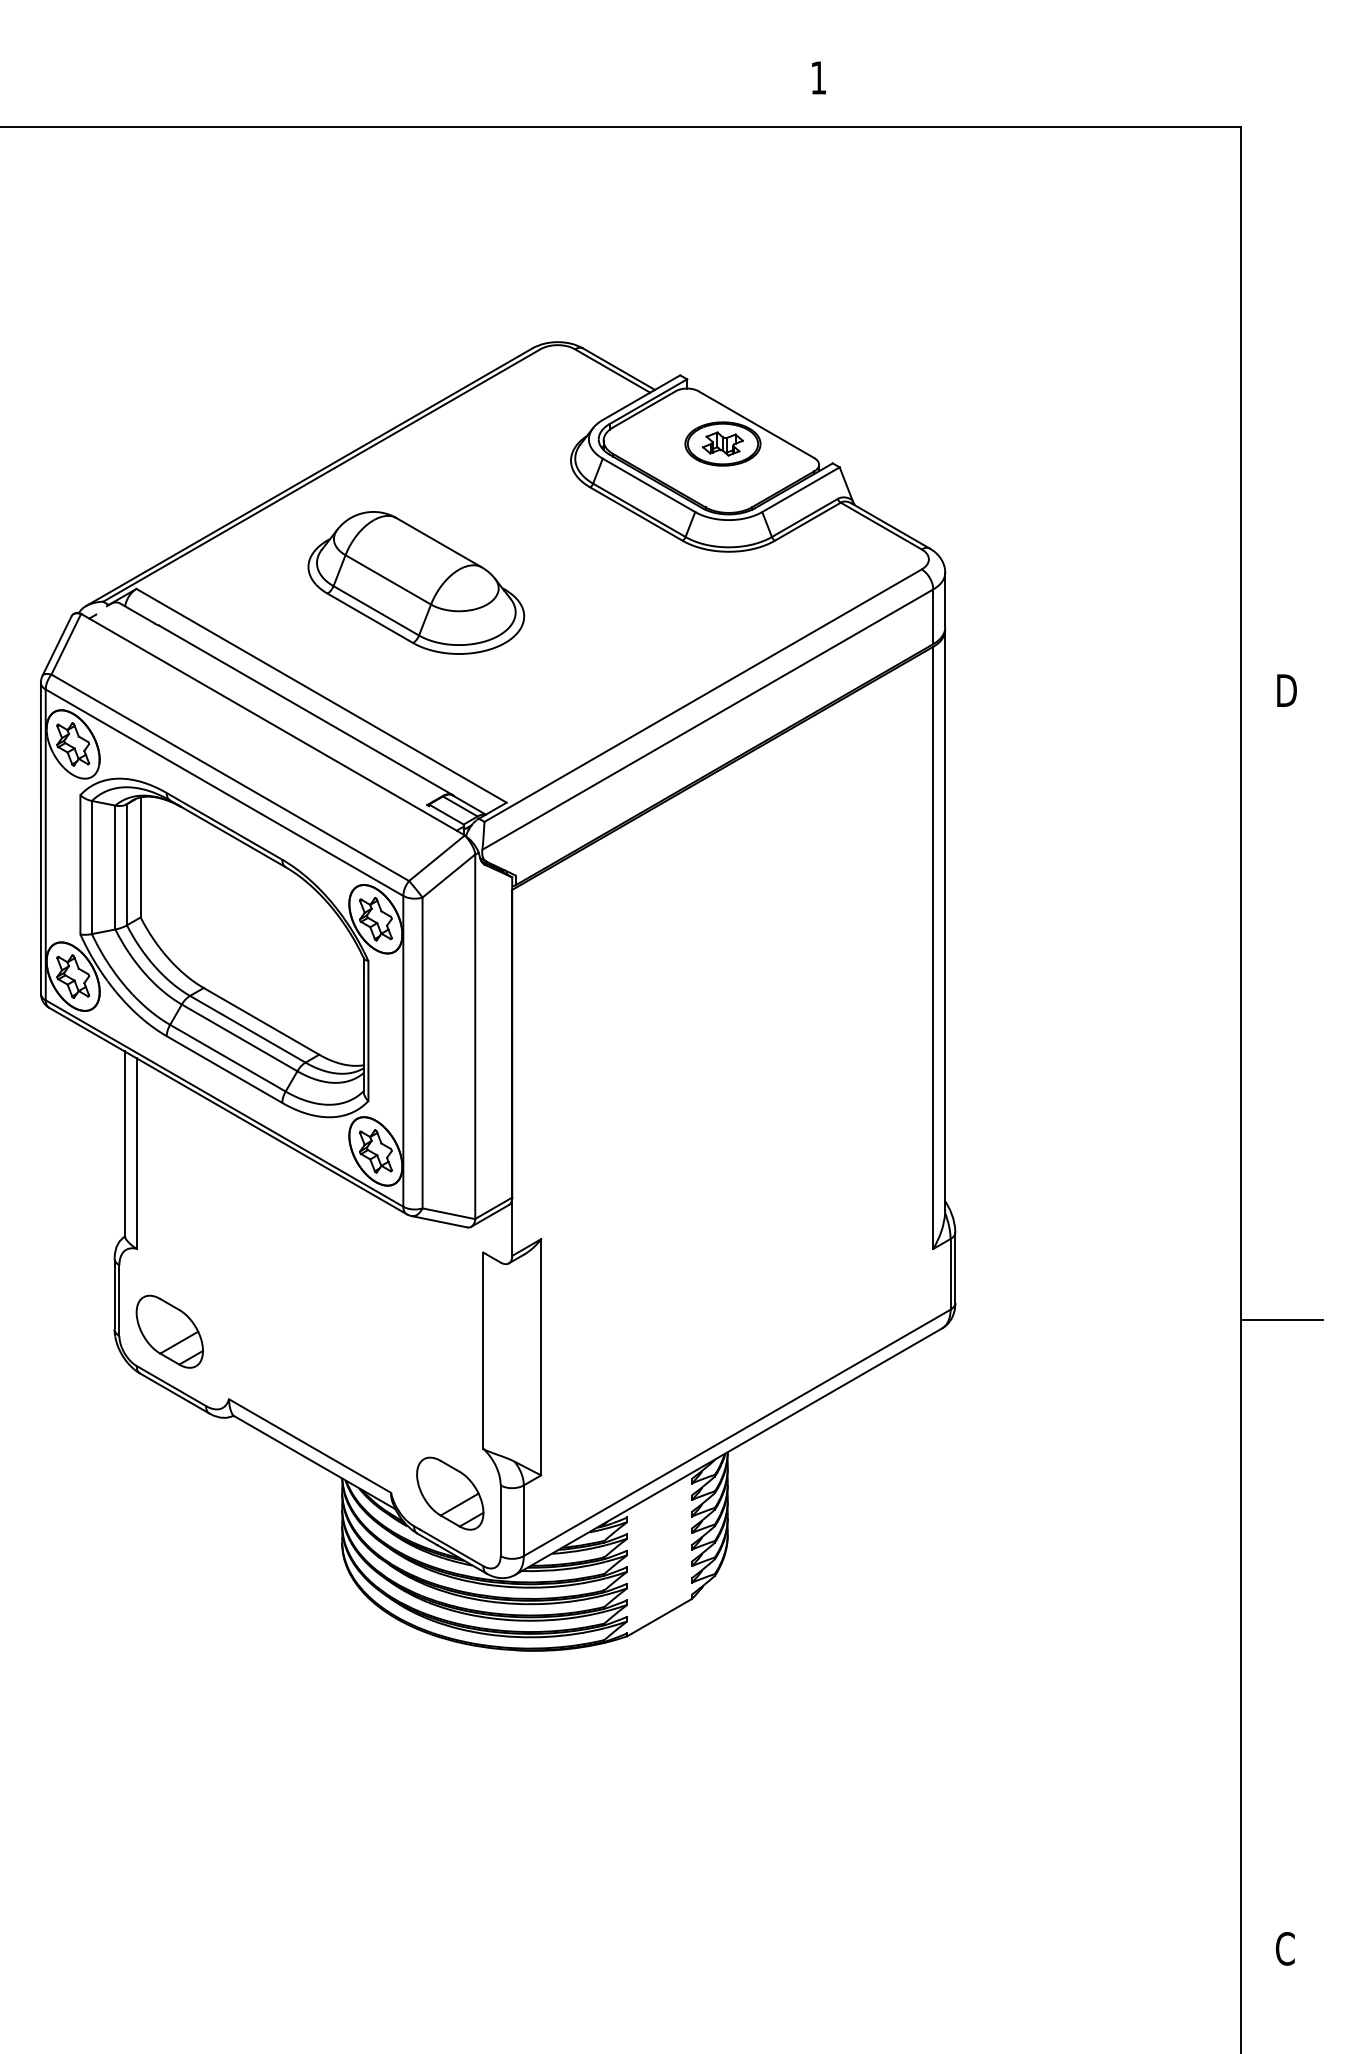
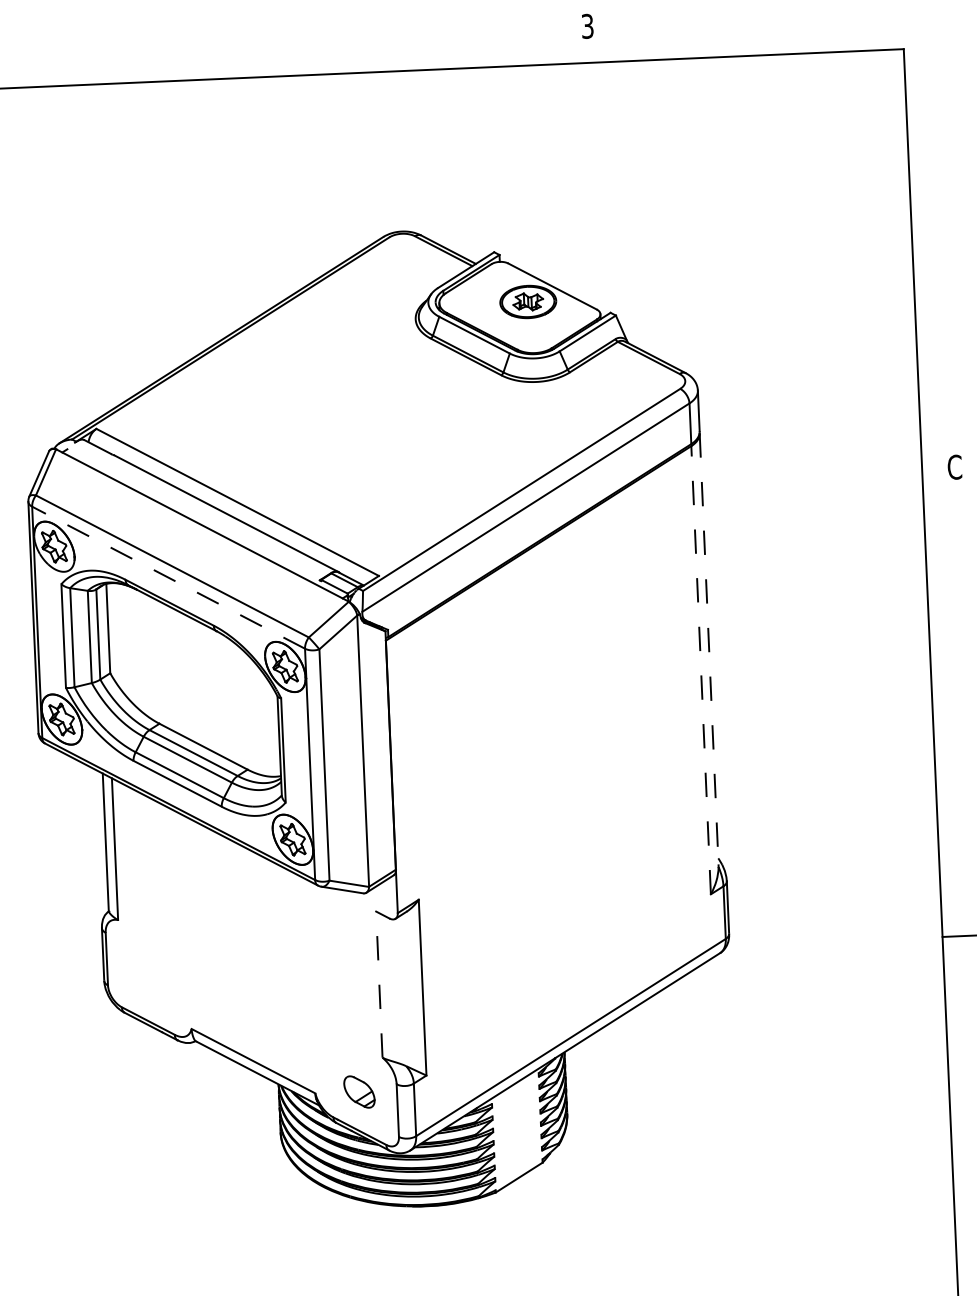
text: (818, 77) -> (587, 26), 1 -> 3
part: (416, 582) -> (304, 415), removed
text: (1285, 690) -> (954, 467), D -> C
line: (224, 792) -> (168, 577), solid -> dashed
line: (945, 920) -> (709, 649), solid -> dashed
line: (933, 947) -> (701, 669), solid -> dashed
part: (169, 1331) -> (145, 980), removed
line: (483, 1350) -> (379, 984), solid -> dashed
part: (450, 1493) -> (359, 1091), size x0.6

